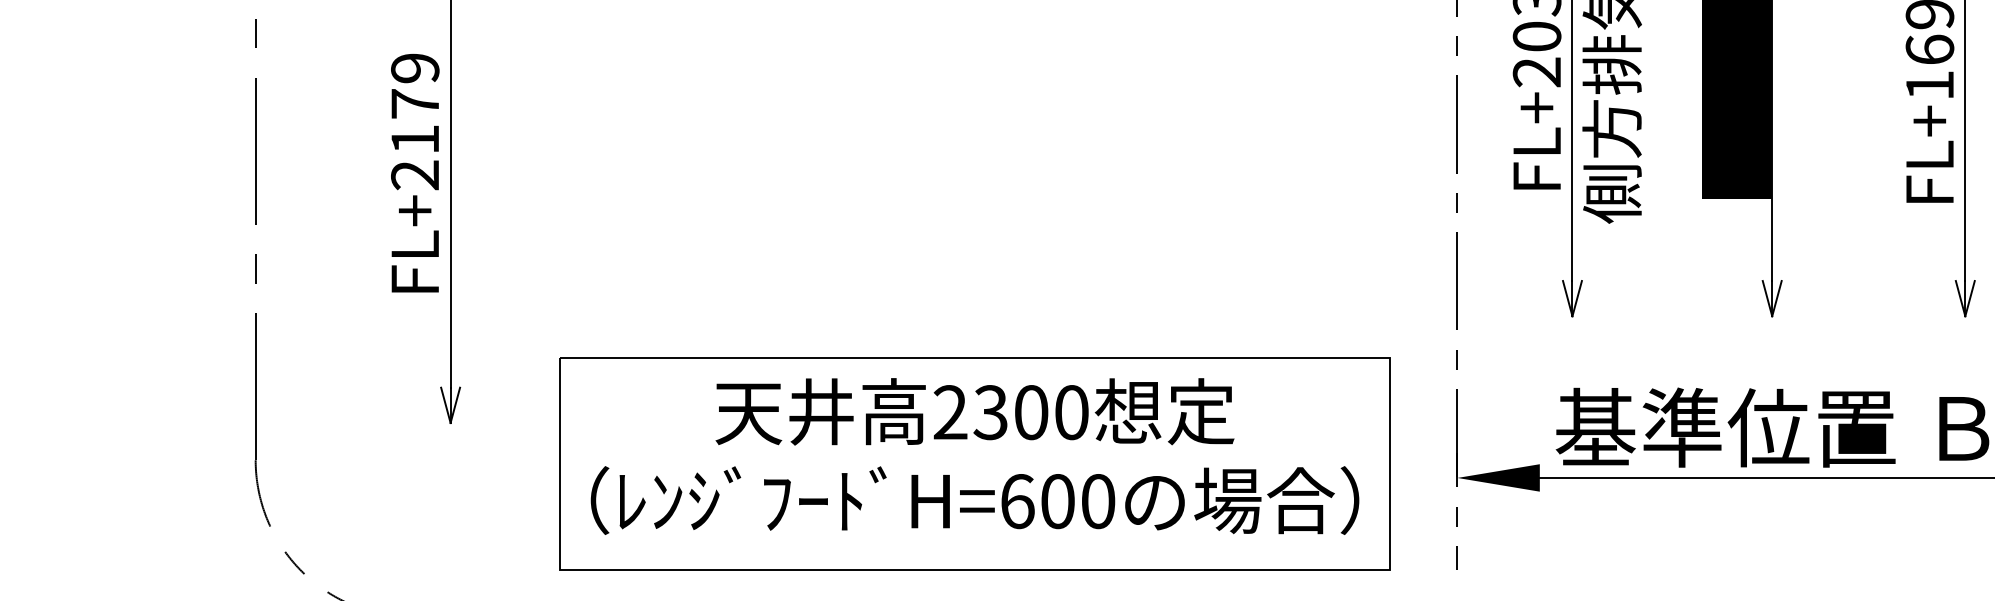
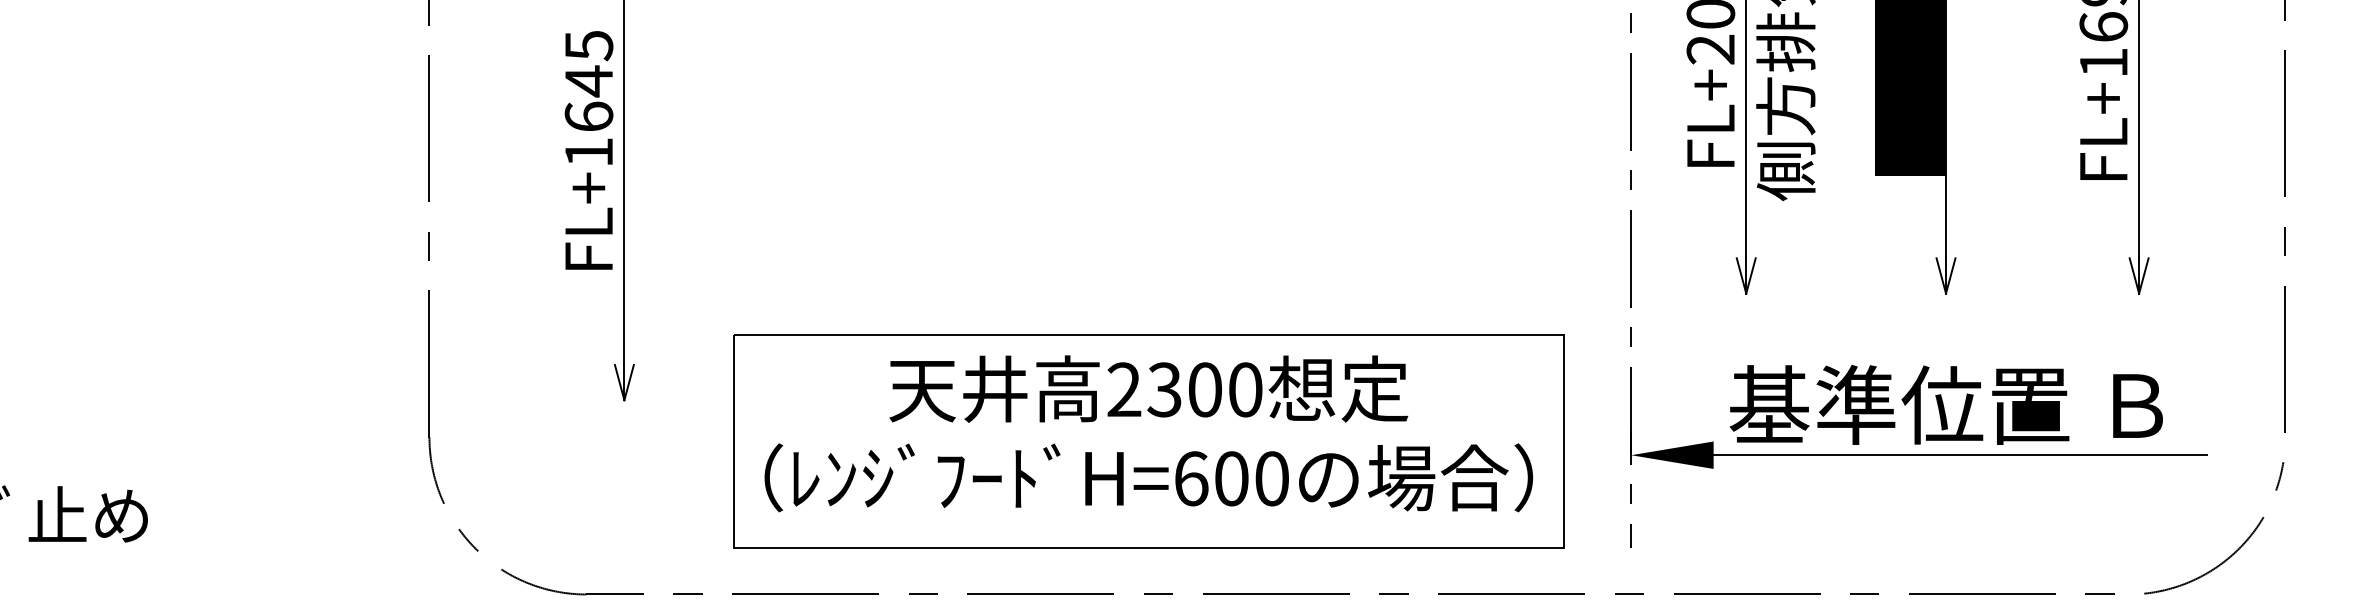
text: (414, 122) -> (588, 99), FL+2179 -> FL+1645

